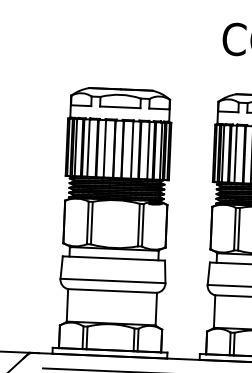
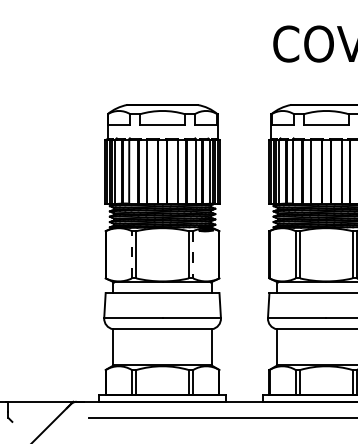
line: (87, 222) -> (131, 254), solid -> dashed
line: (143, 224) -> (193, 254), solid -> dashed

